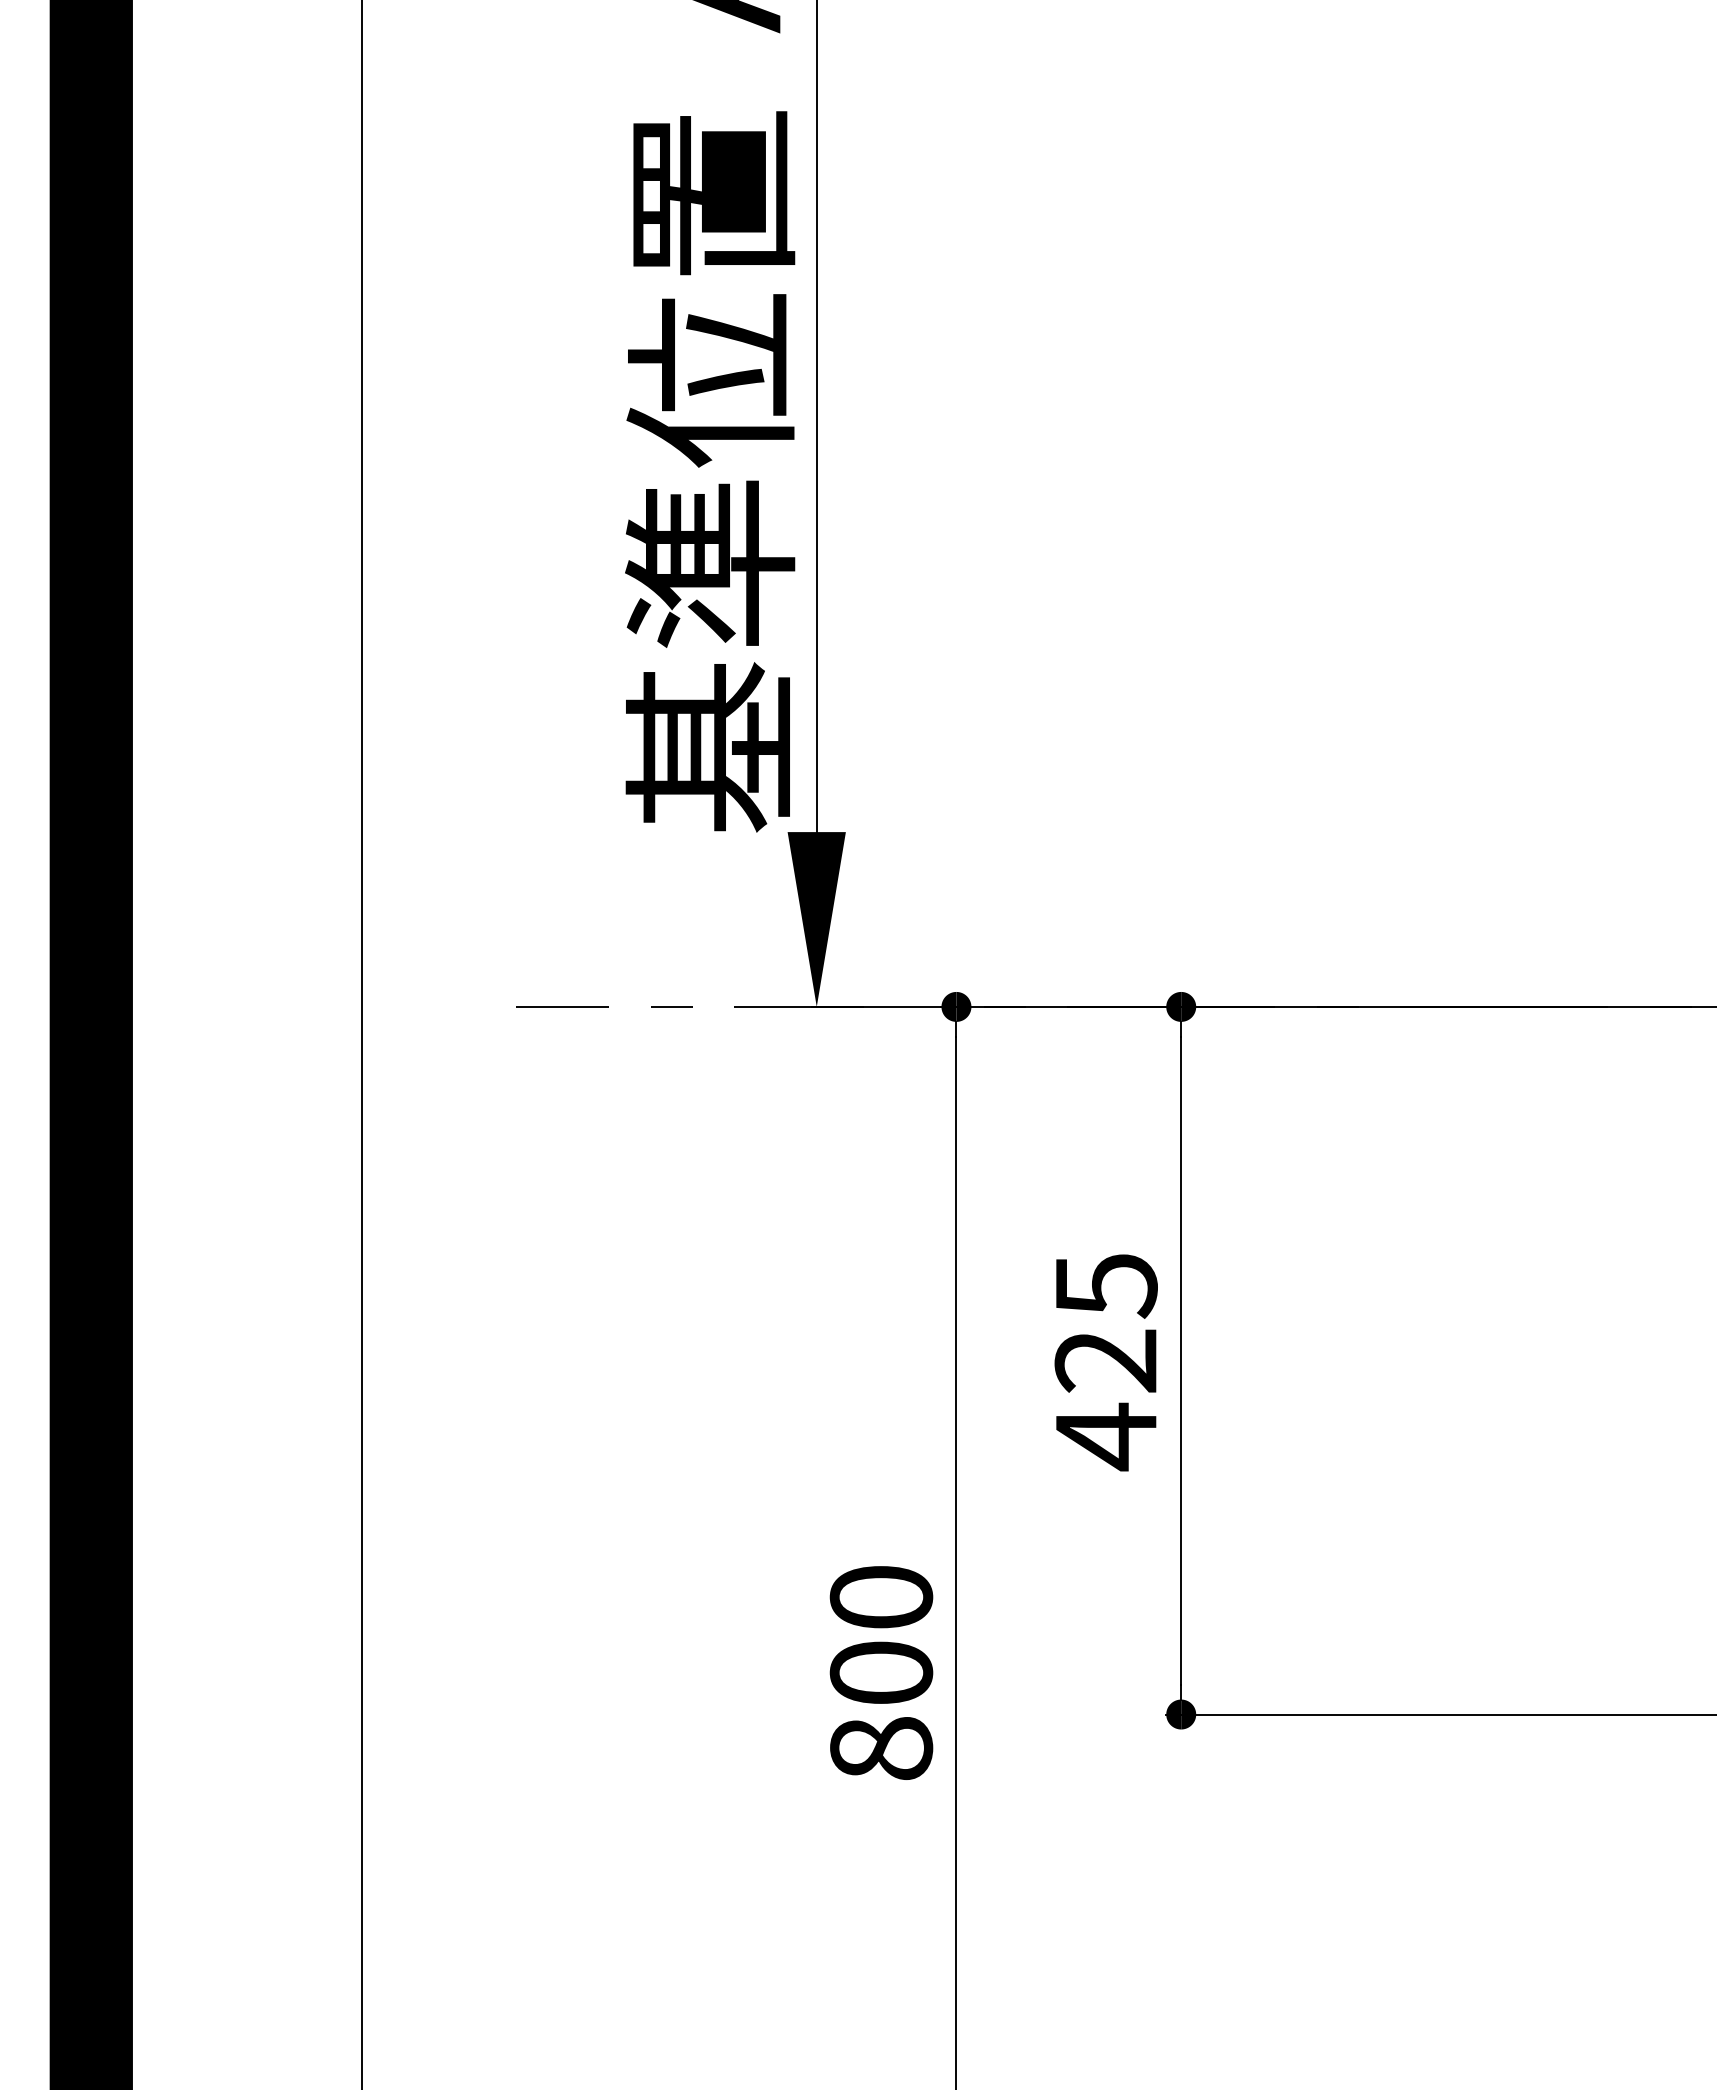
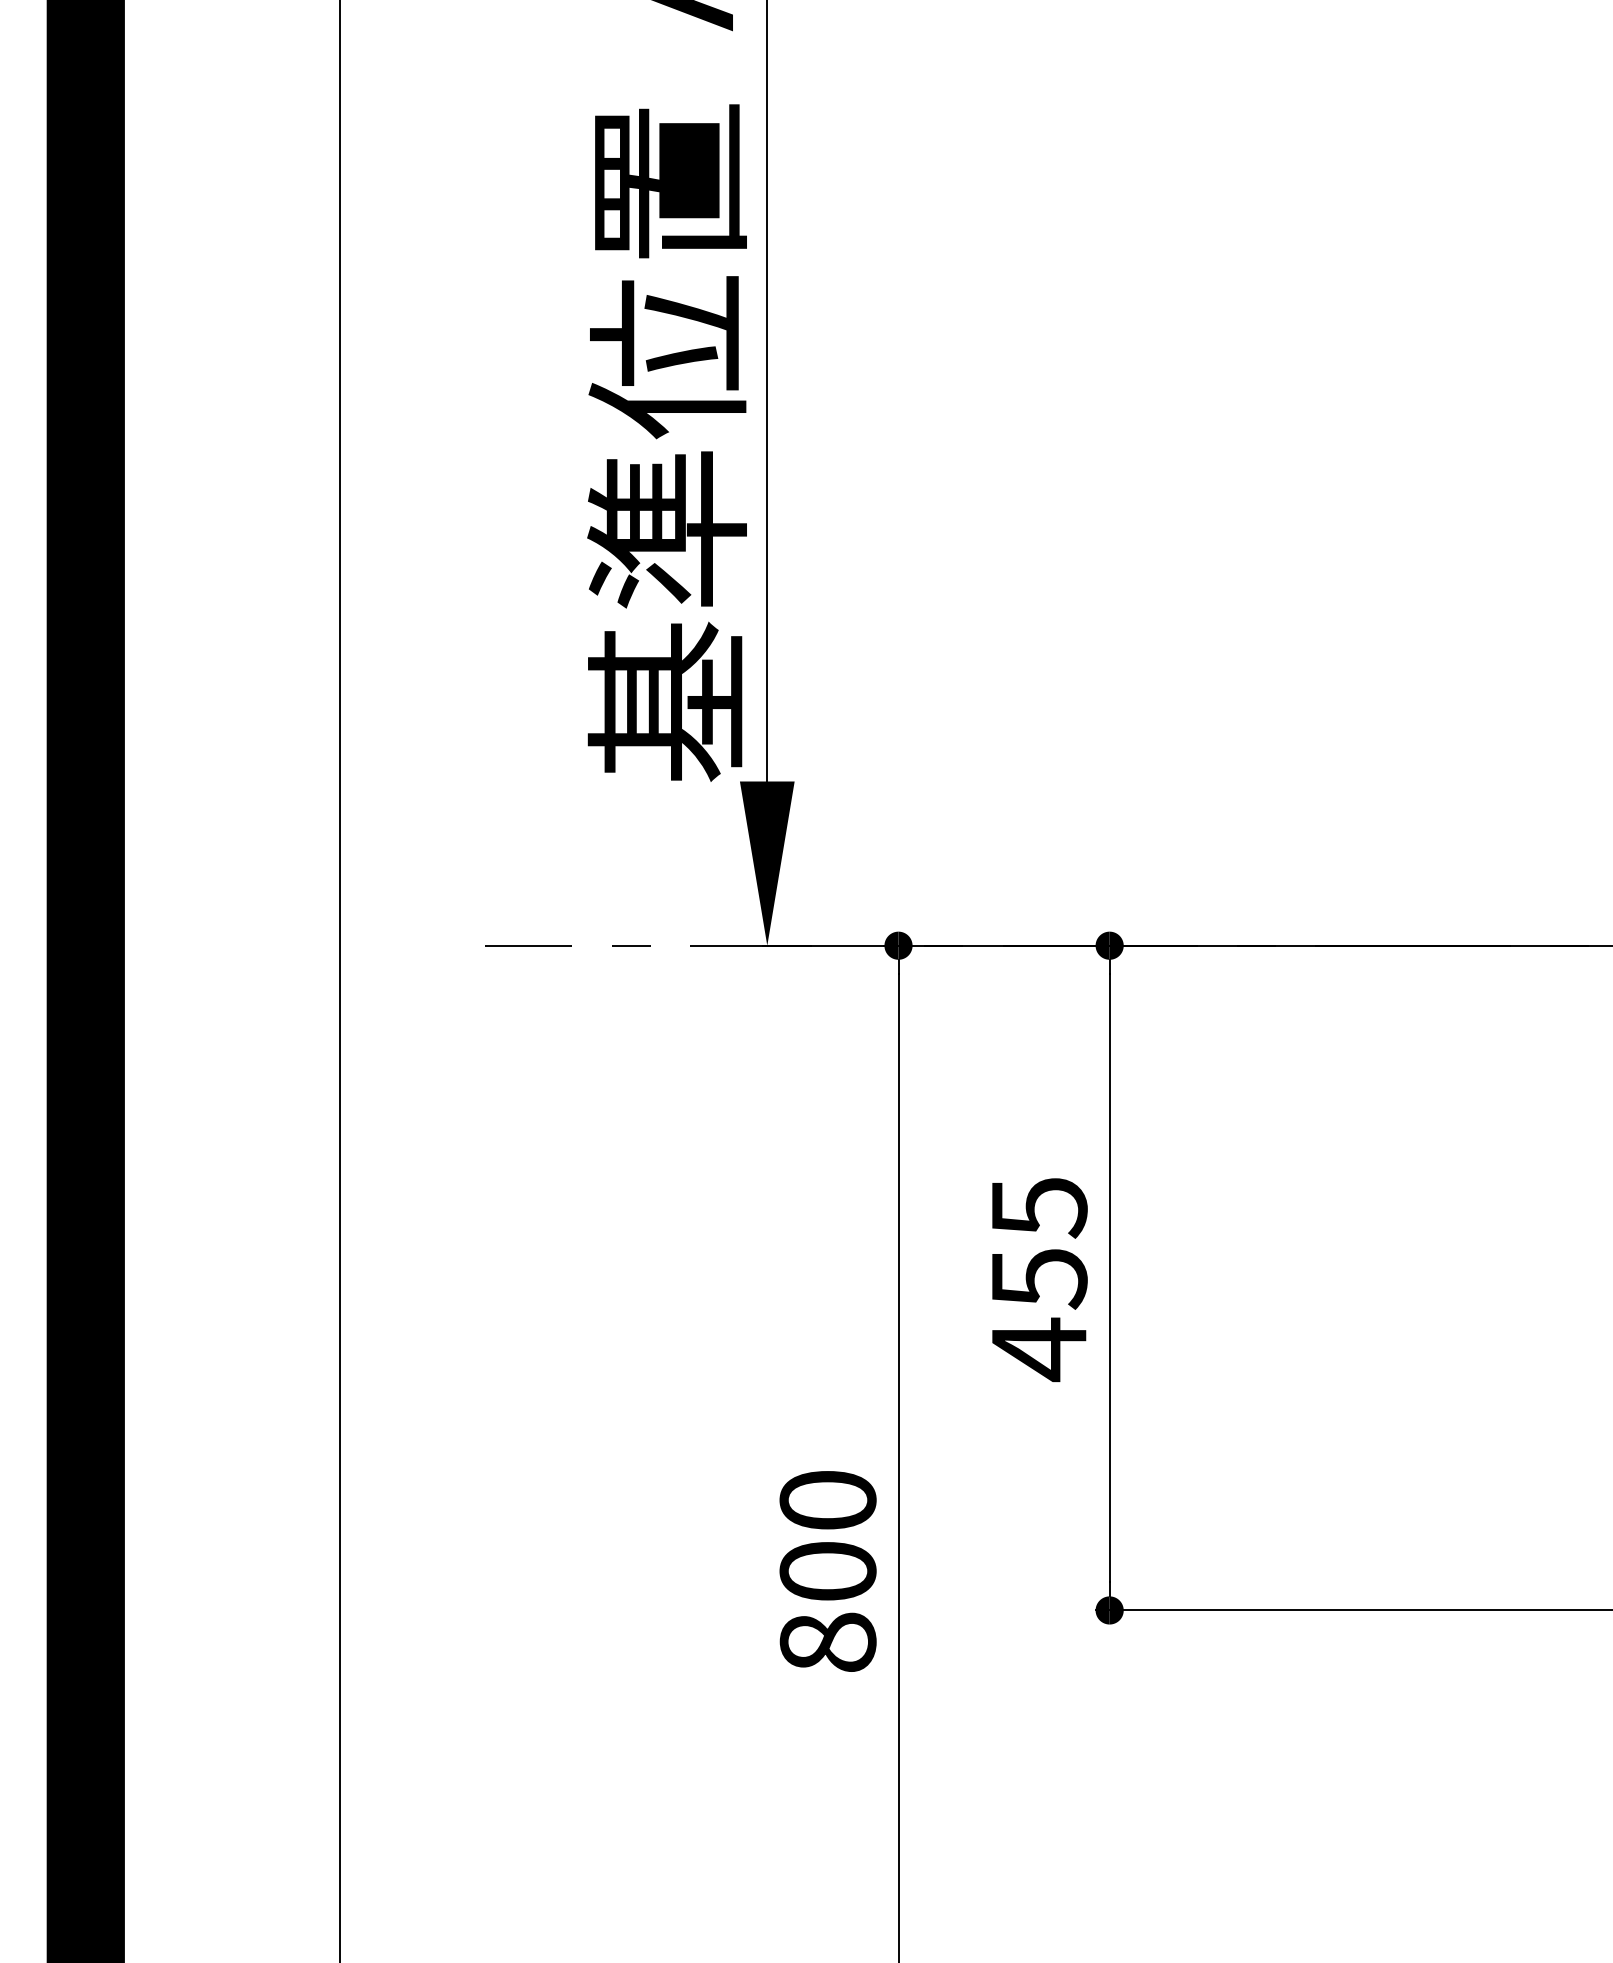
text: (1105, 1361) -> (1038, 1278), 425 -> 455

